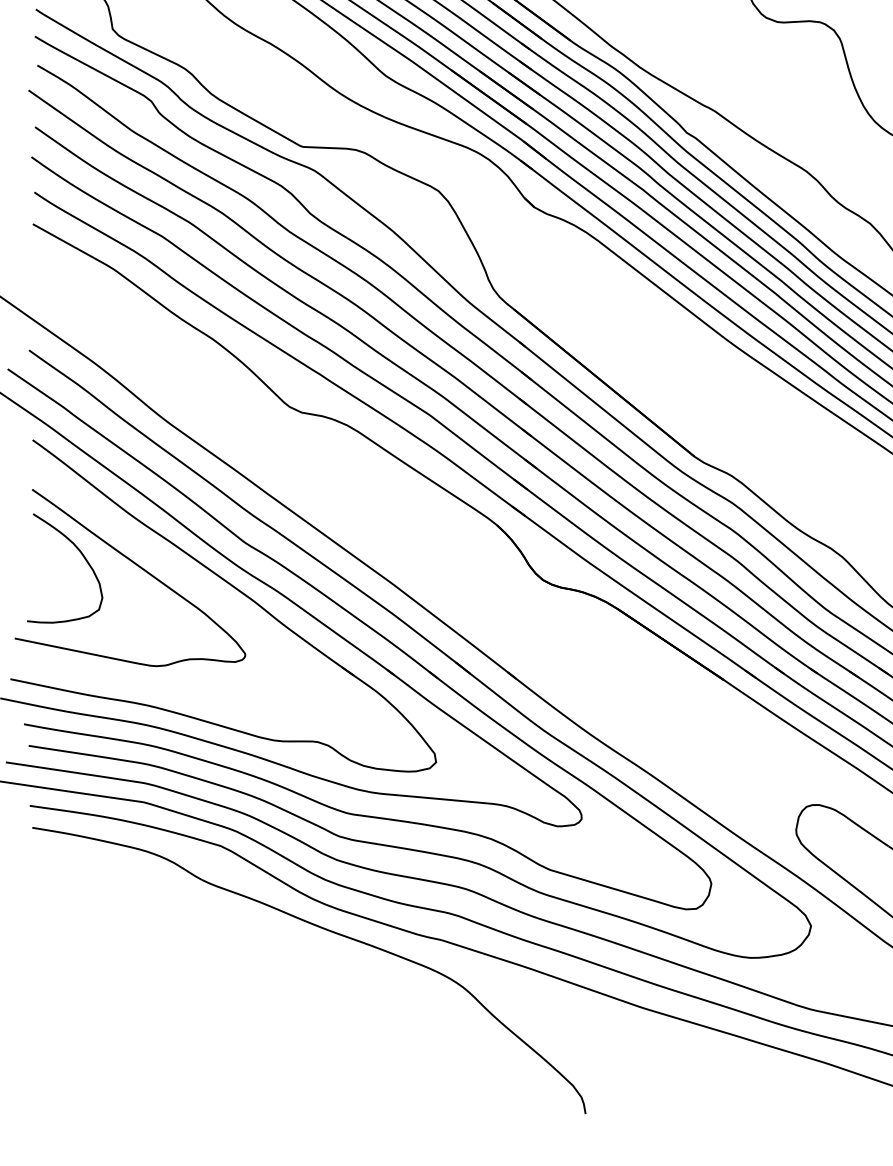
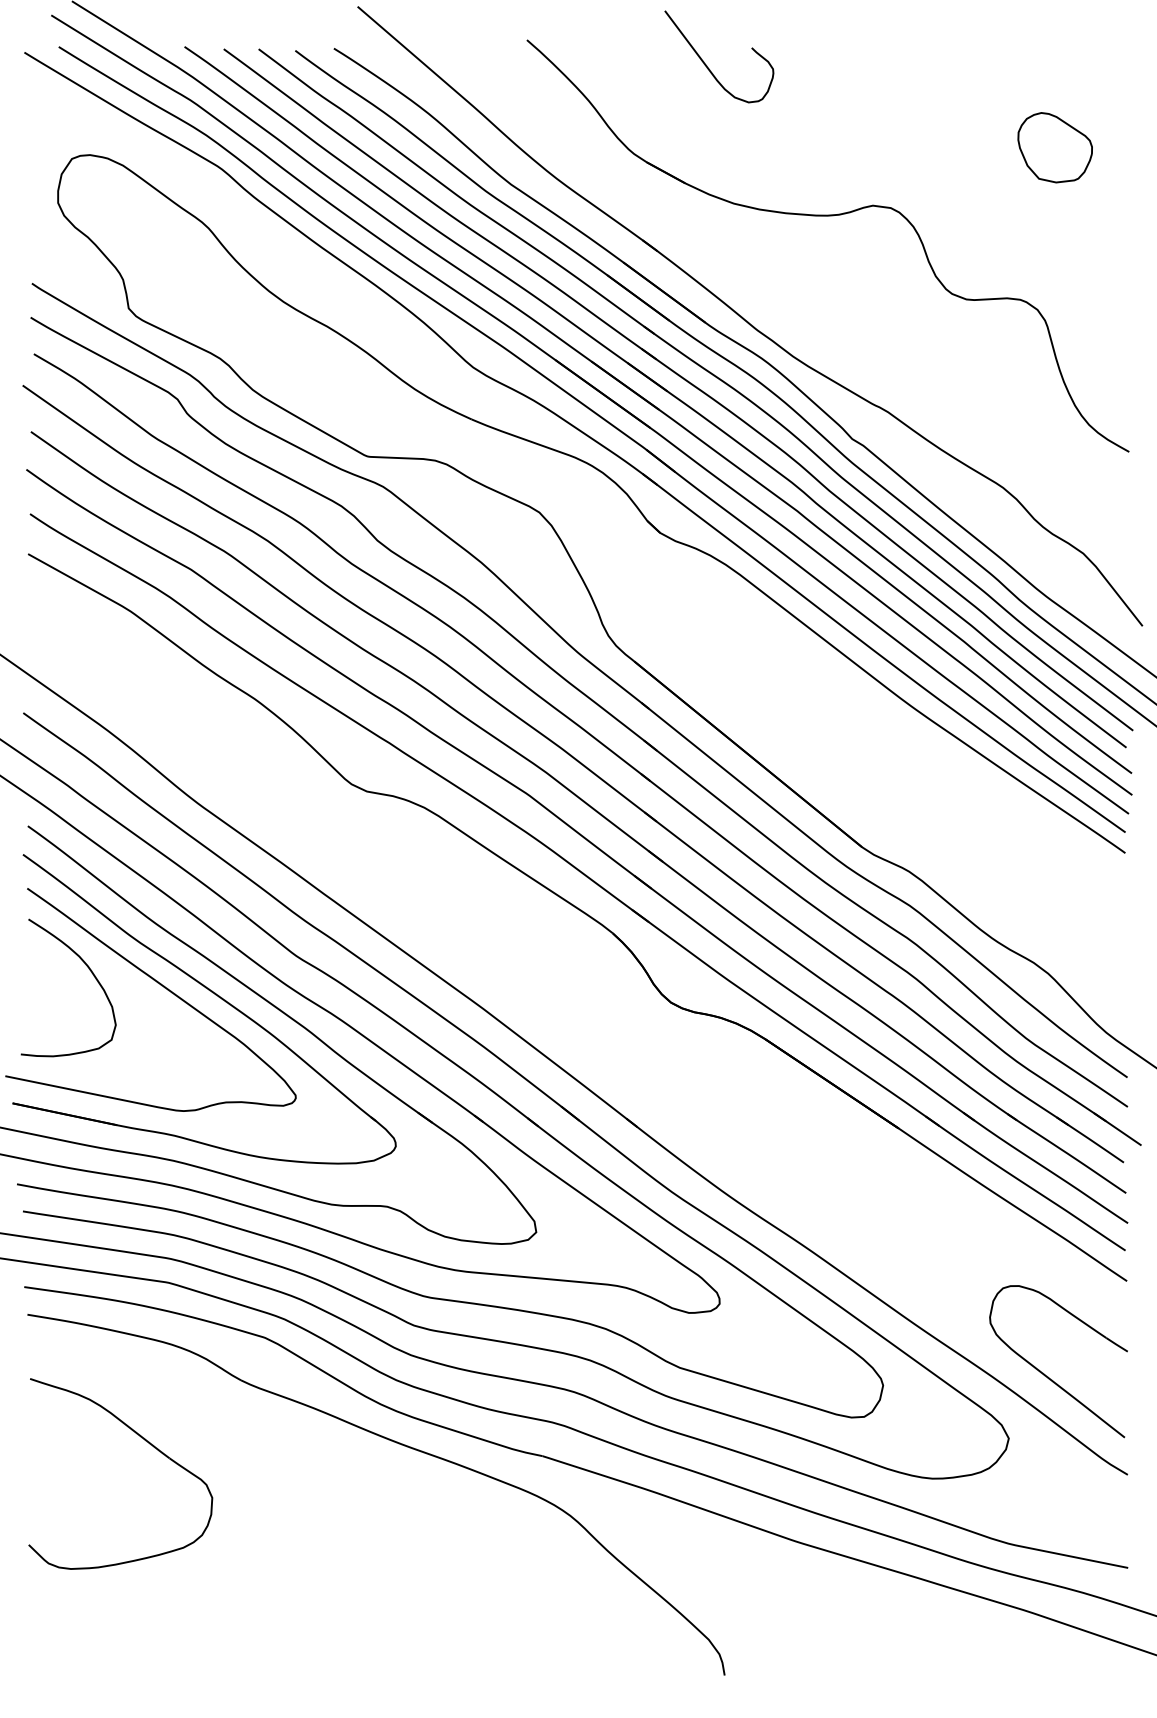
part: (181, 574) -> (215, 995), added
part: (125, 928) -> (145, 1441), added

